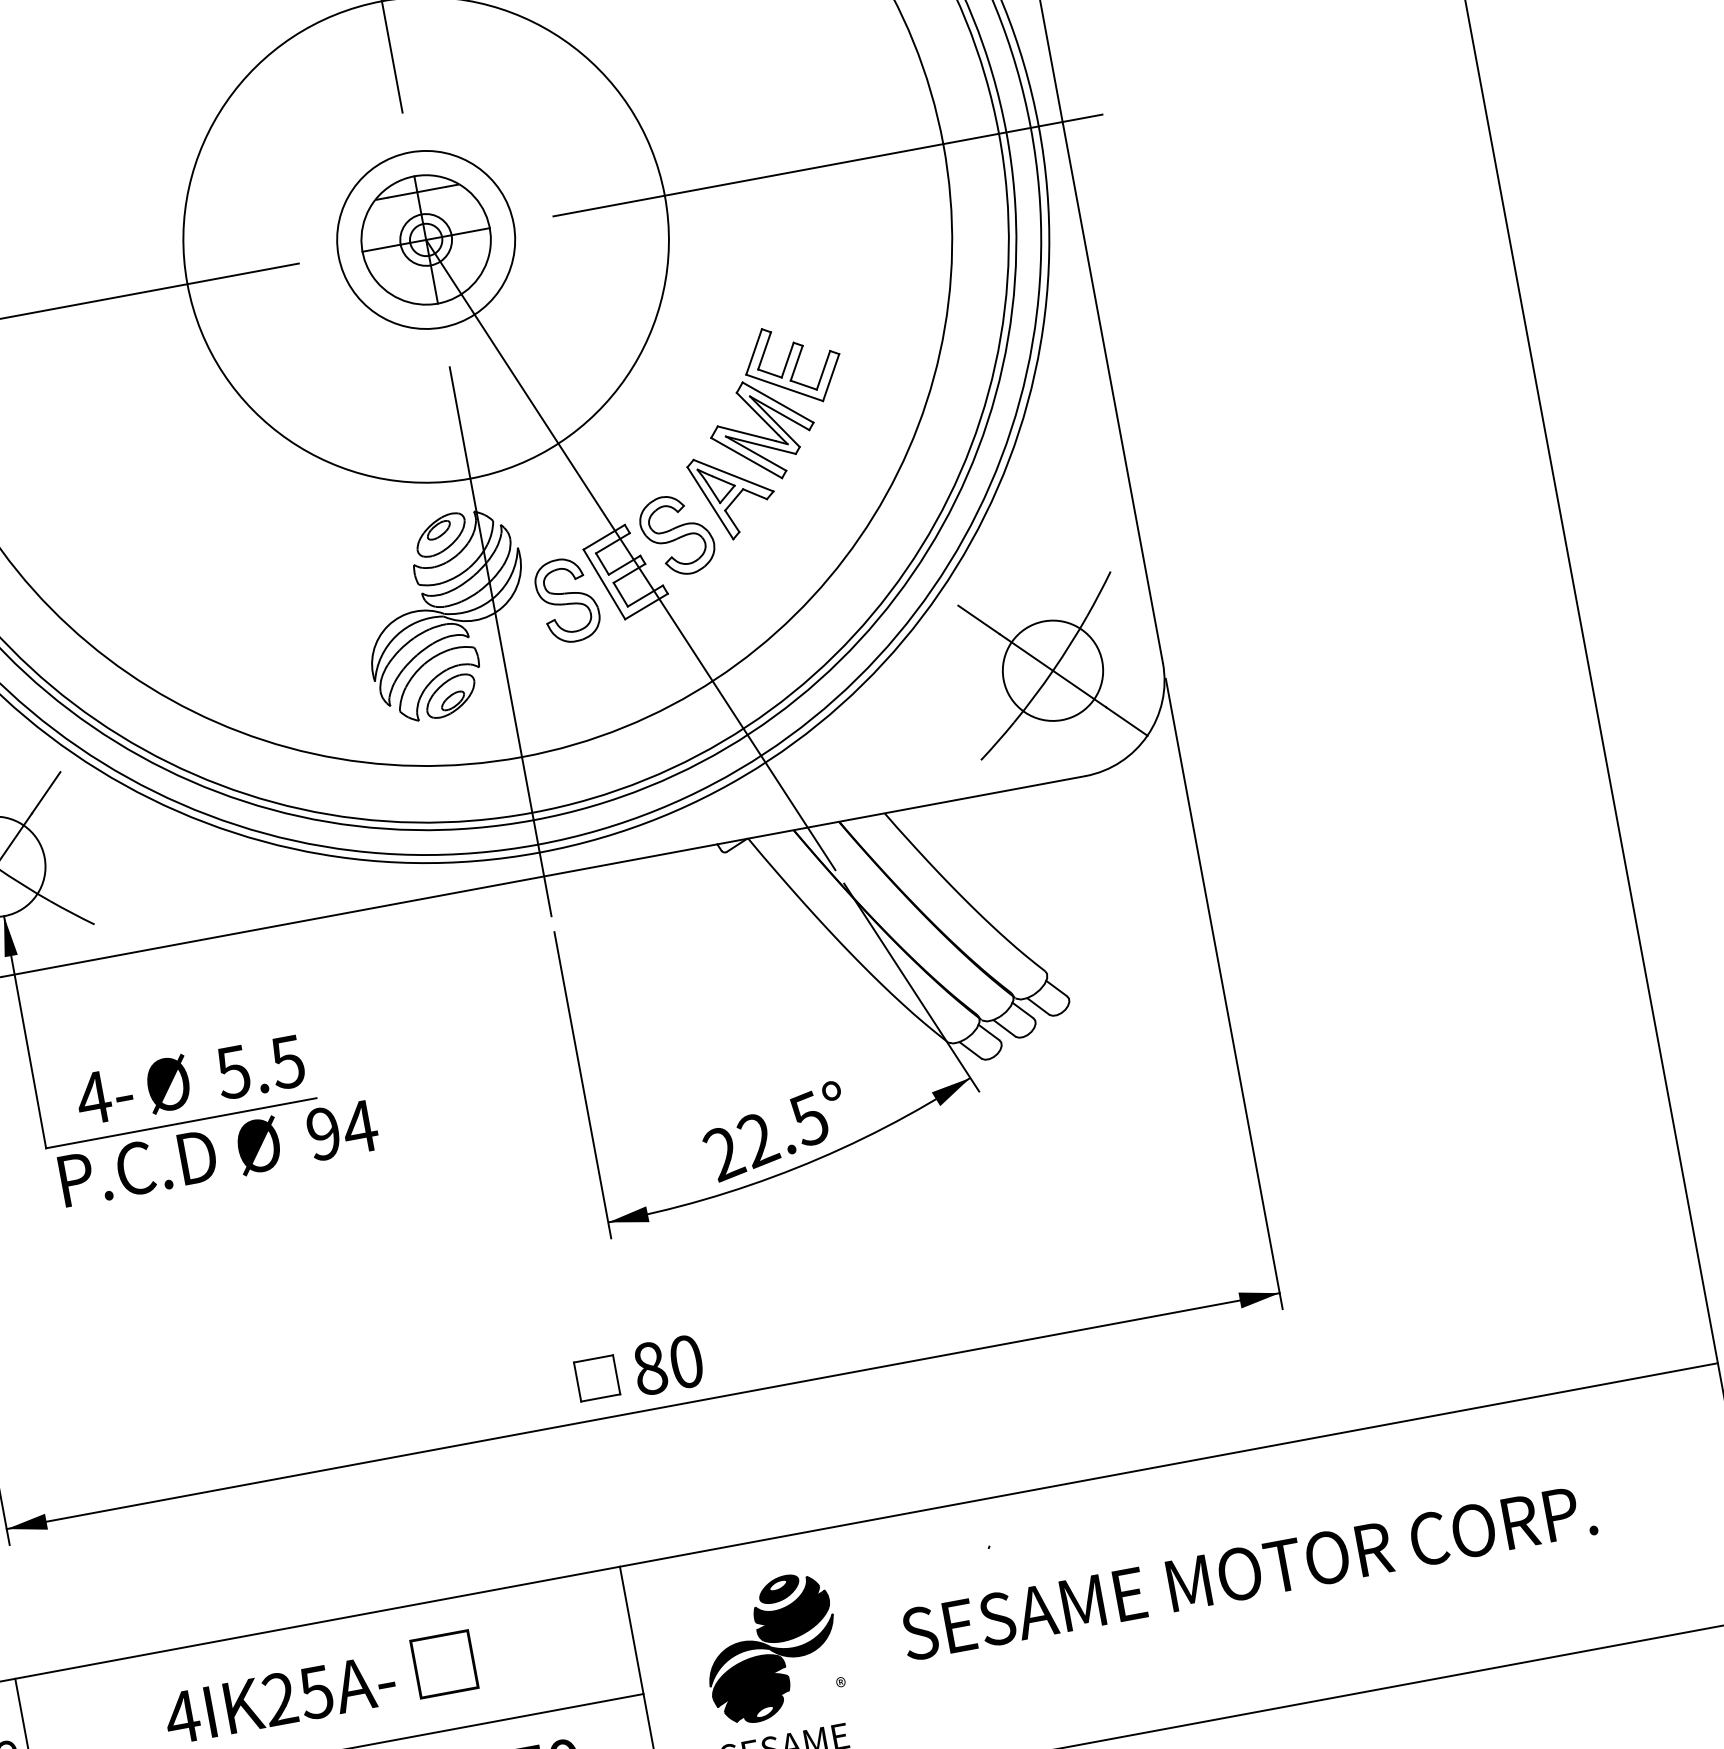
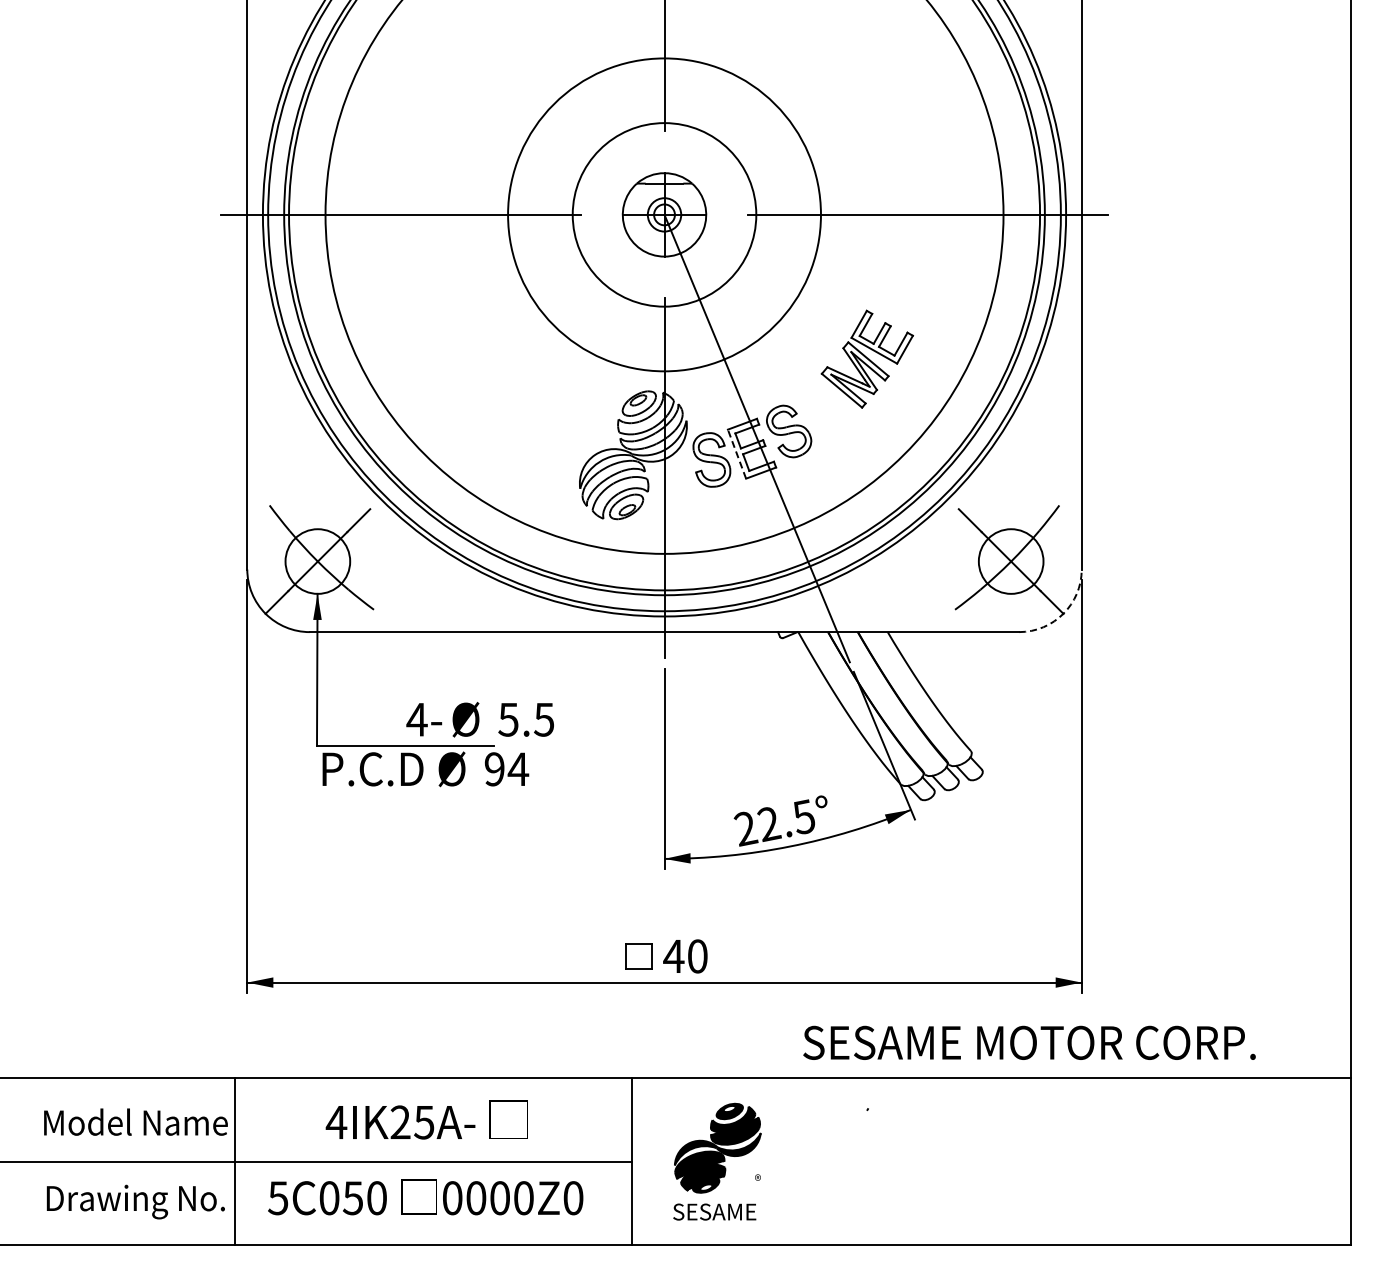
circle: (426, 239) -> (664, 214), size x1.6
part: (733, 494) -> (829, 412), removed
line: (603, 583) -> (736, 453), solid -> dashed
arc: (1147, 735) -> (1063, 613), solid -> dashed
text: (188, 1080) -> (479, 719), moved
text: (649, 1368) -> (673, 956), 80 -> 40
text: (1248, 1571) -> (1029, 1042), moved

